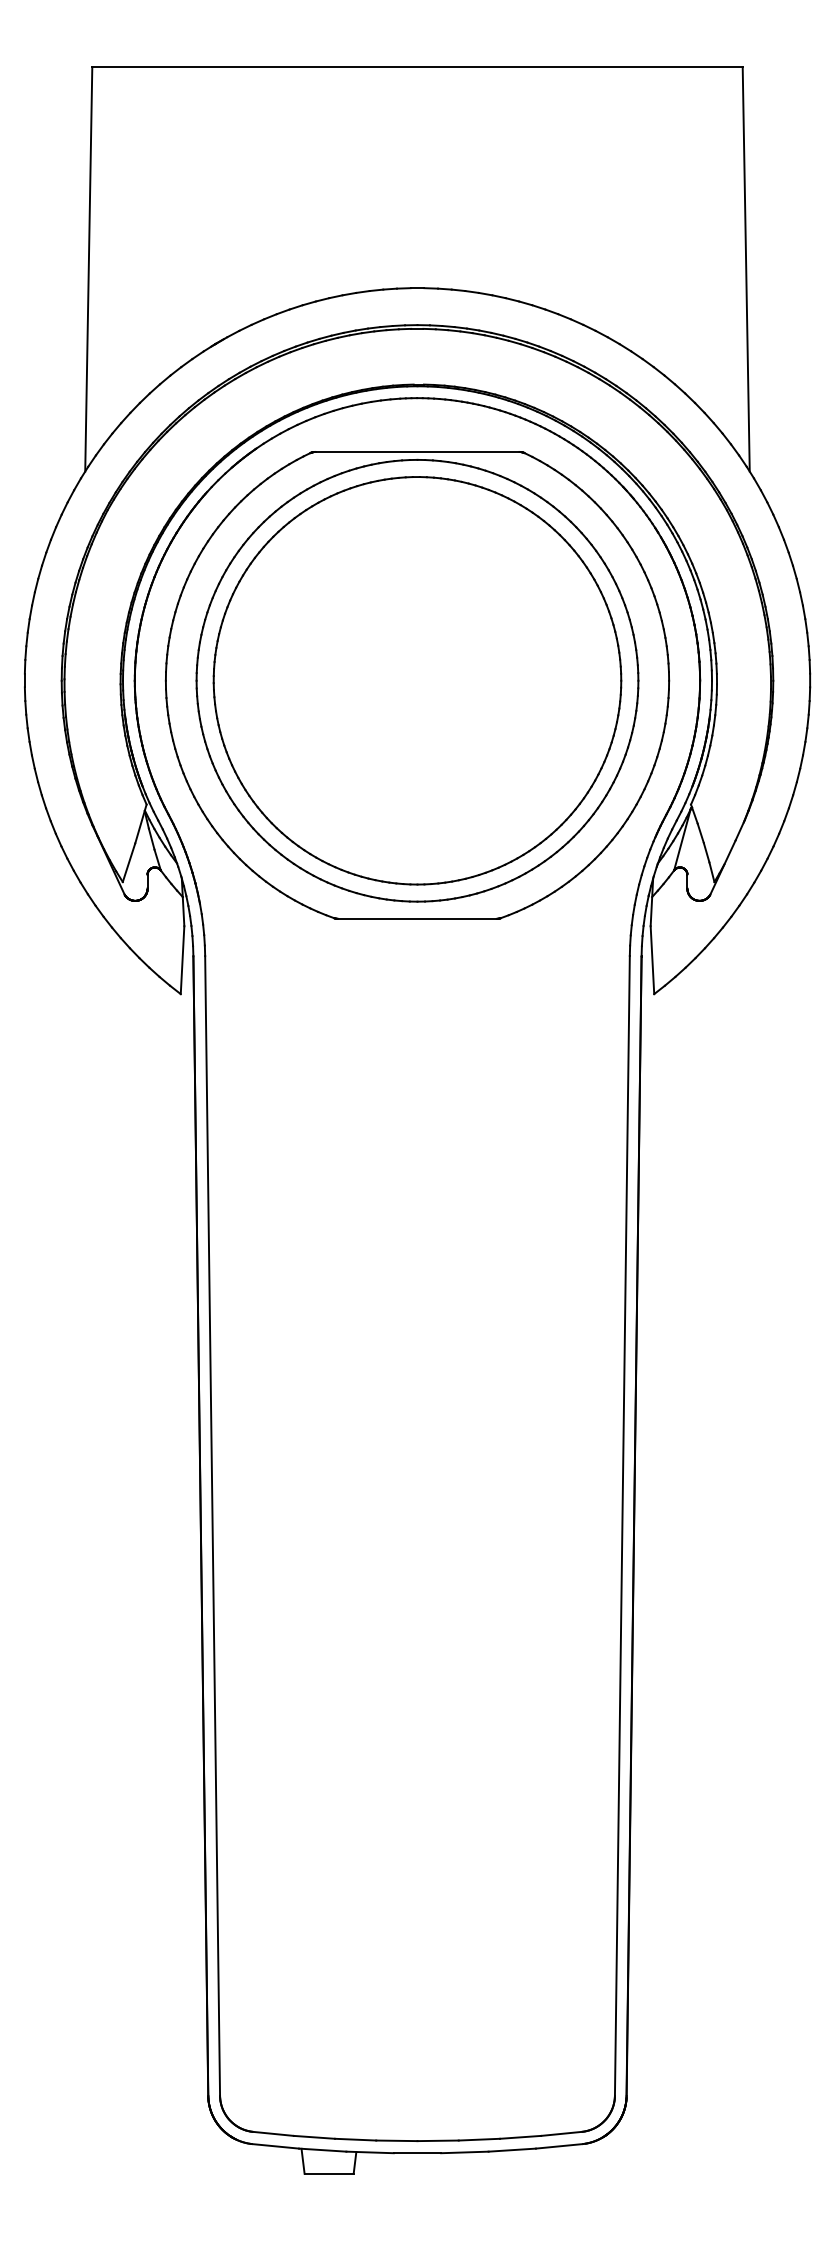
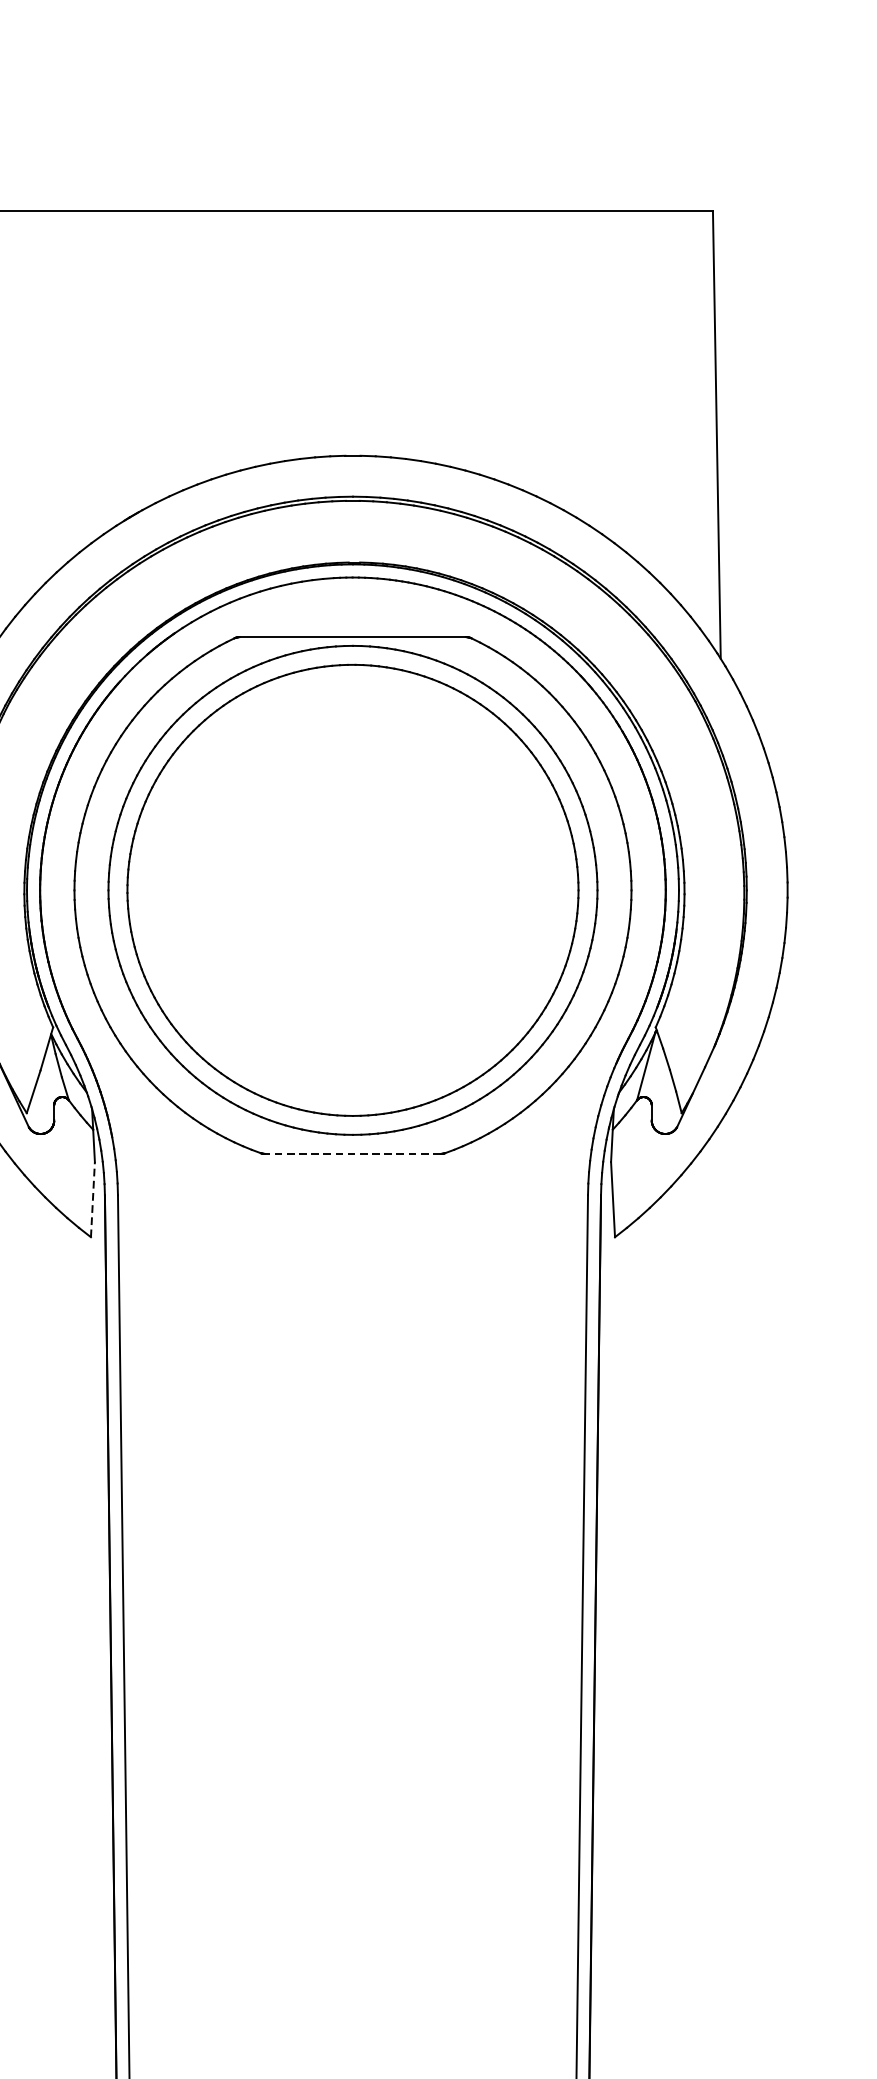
line: (416, 918) -> (351, 1153), solid -> dashed
line: (182, 960) -> (92, 1200), solid -> dashed

